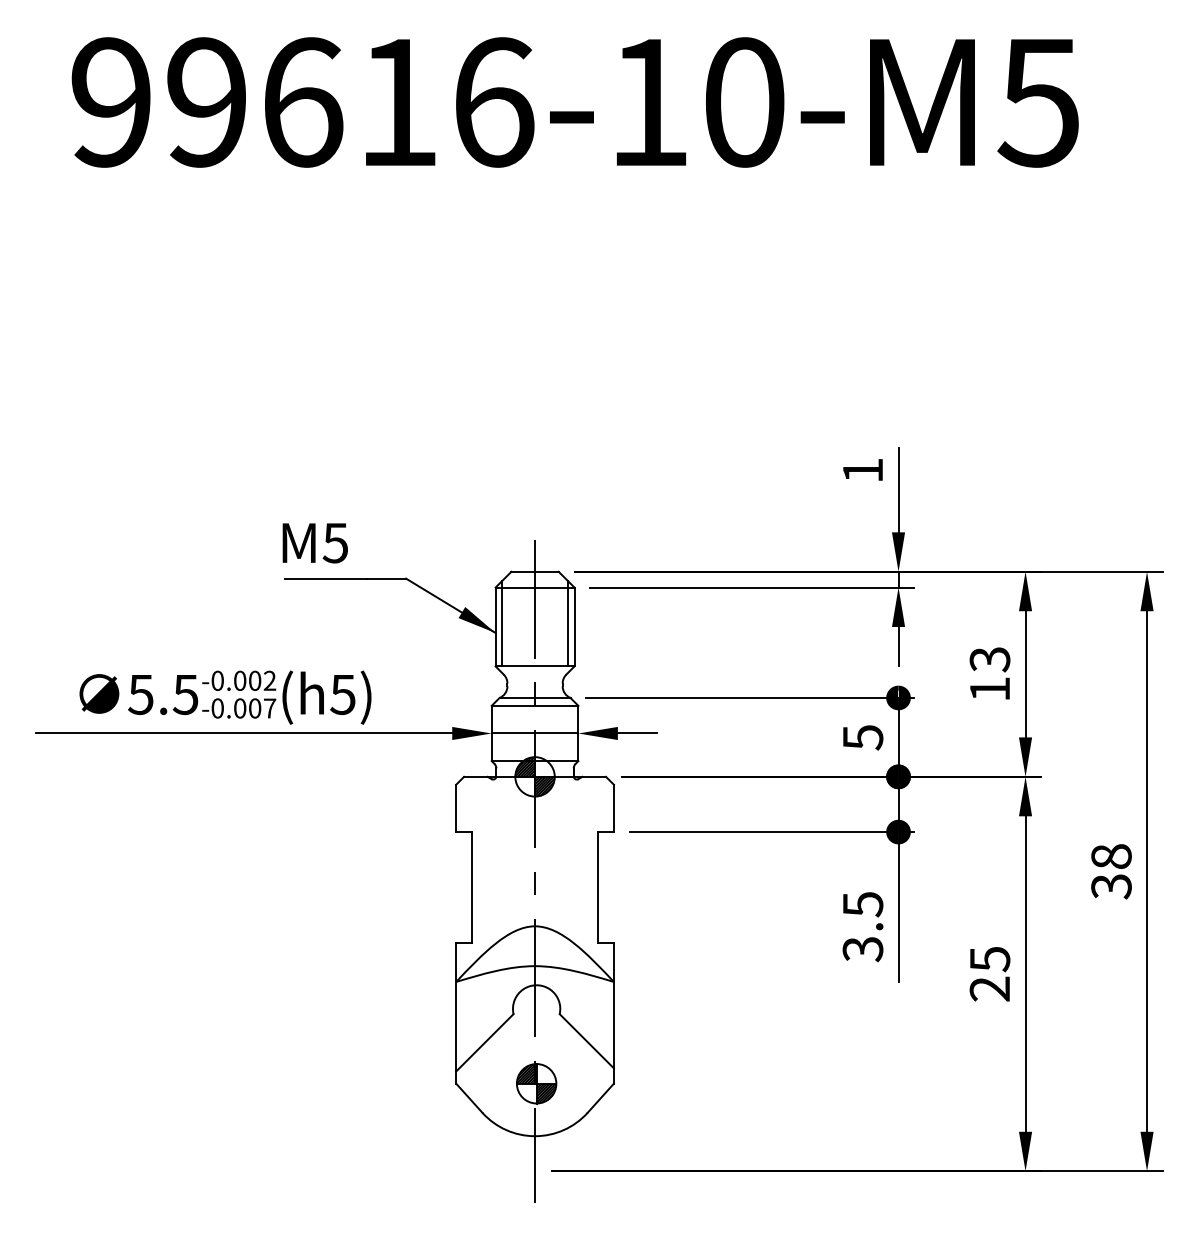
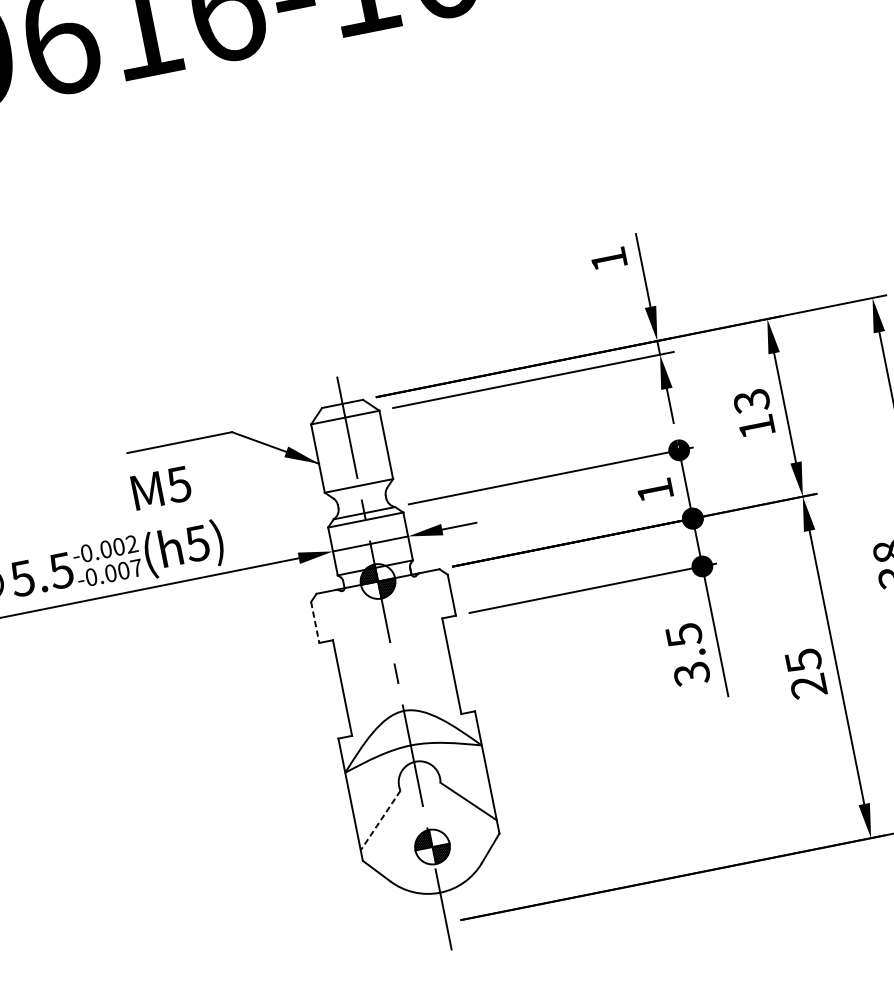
text: (314, 543) -> (160, 488), moved
line: (501, 623) -> (322, 454), removed
line: (568, 623) -> (380, 442), removed
text: (863, 737) -> (655, 490), 5 -> 1
line: (456, 808) -> (315, 622), solid -> dashed
line: (484, 1042) -> (380, 820), solid -> dashed

